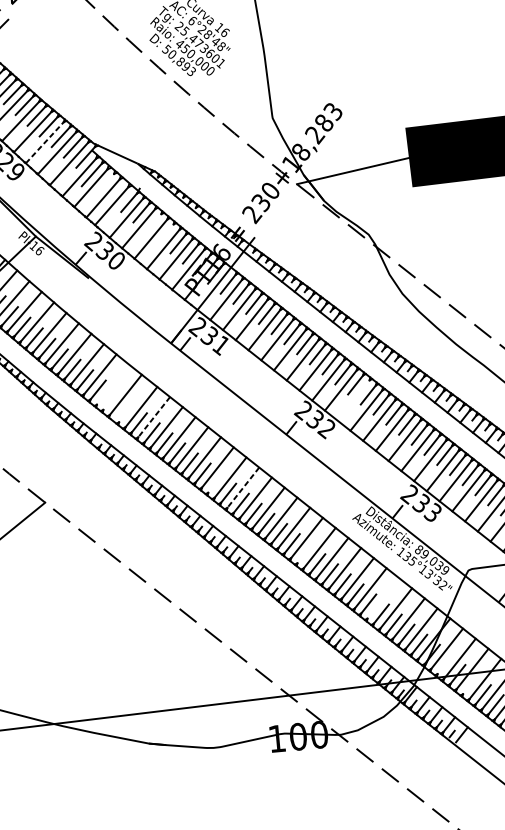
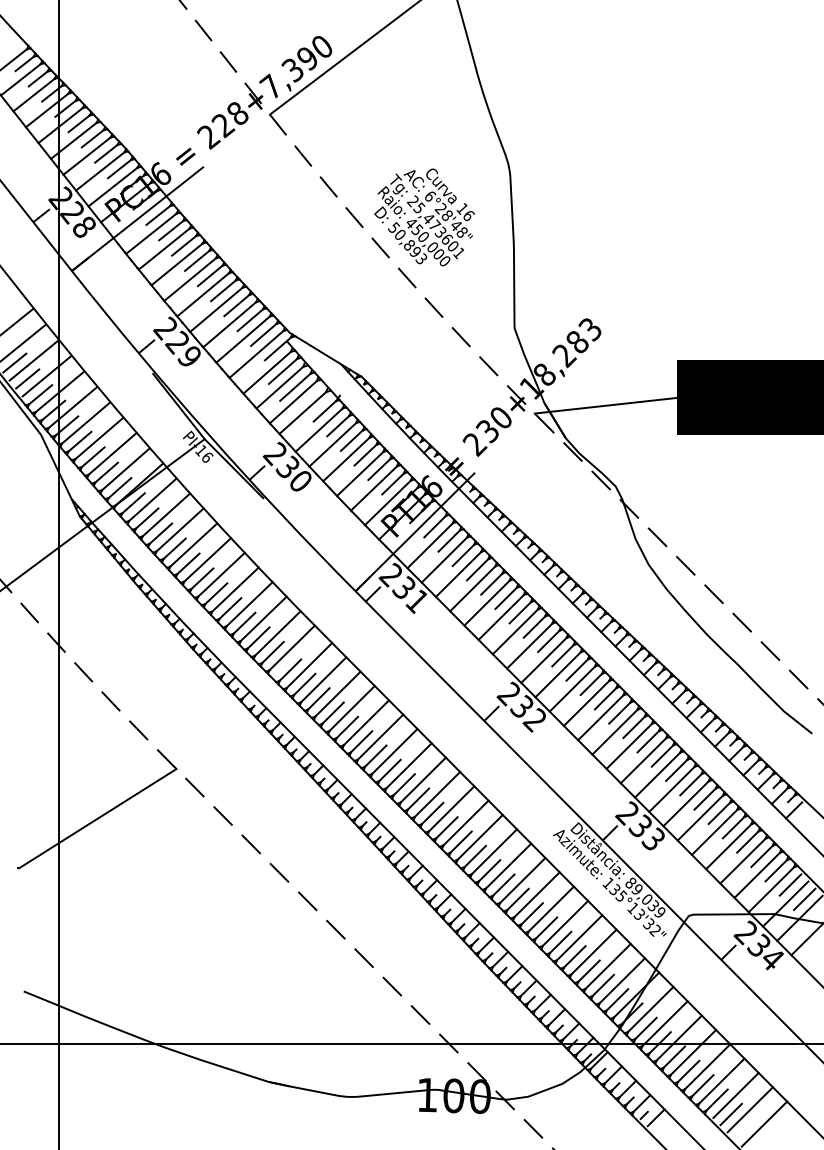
line: (44, 142) -> (229, 324), dashed -> solid
line: (103, 185) -> (295, 386), added
line: (153, 223) -> (351, 440), added
line: (165, 233) -> (365, 454), added
line: (112, 384) -> (277, 633), added
line: (110, 400) -> (272, 652), added
line: (353, 400) -> (572, 688), added
line: (126, 412) -> (290, 669), added
line: (153, 416) -> (323, 679), dashed -> solid
line: (215, 483) -> (389, 770), added
line: (243, 487) -> (423, 780), dashed -> solid
line: (304, 553) -> (489, 870), added
line: (383, 598) -> (579, 937), added
line: (444, 664) -> (645, 1028), added
line: (470, 684) -> (674, 1056), added

